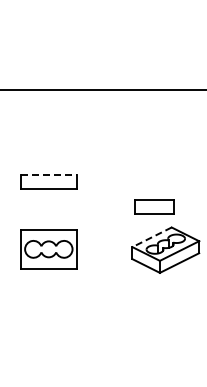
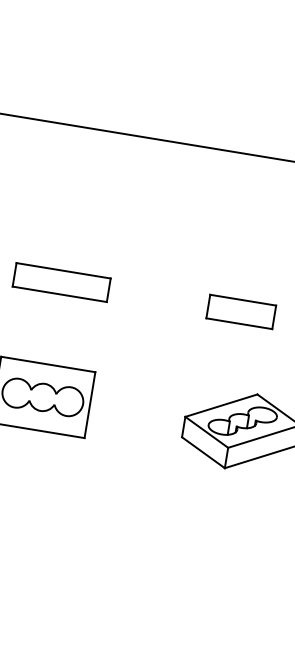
line: (48, 174) -> (63, 270), dashed -> solid
part: (154, 206) -> (241, 311), moved
line: (152, 237) -> (222, 406), dashed -> solid

